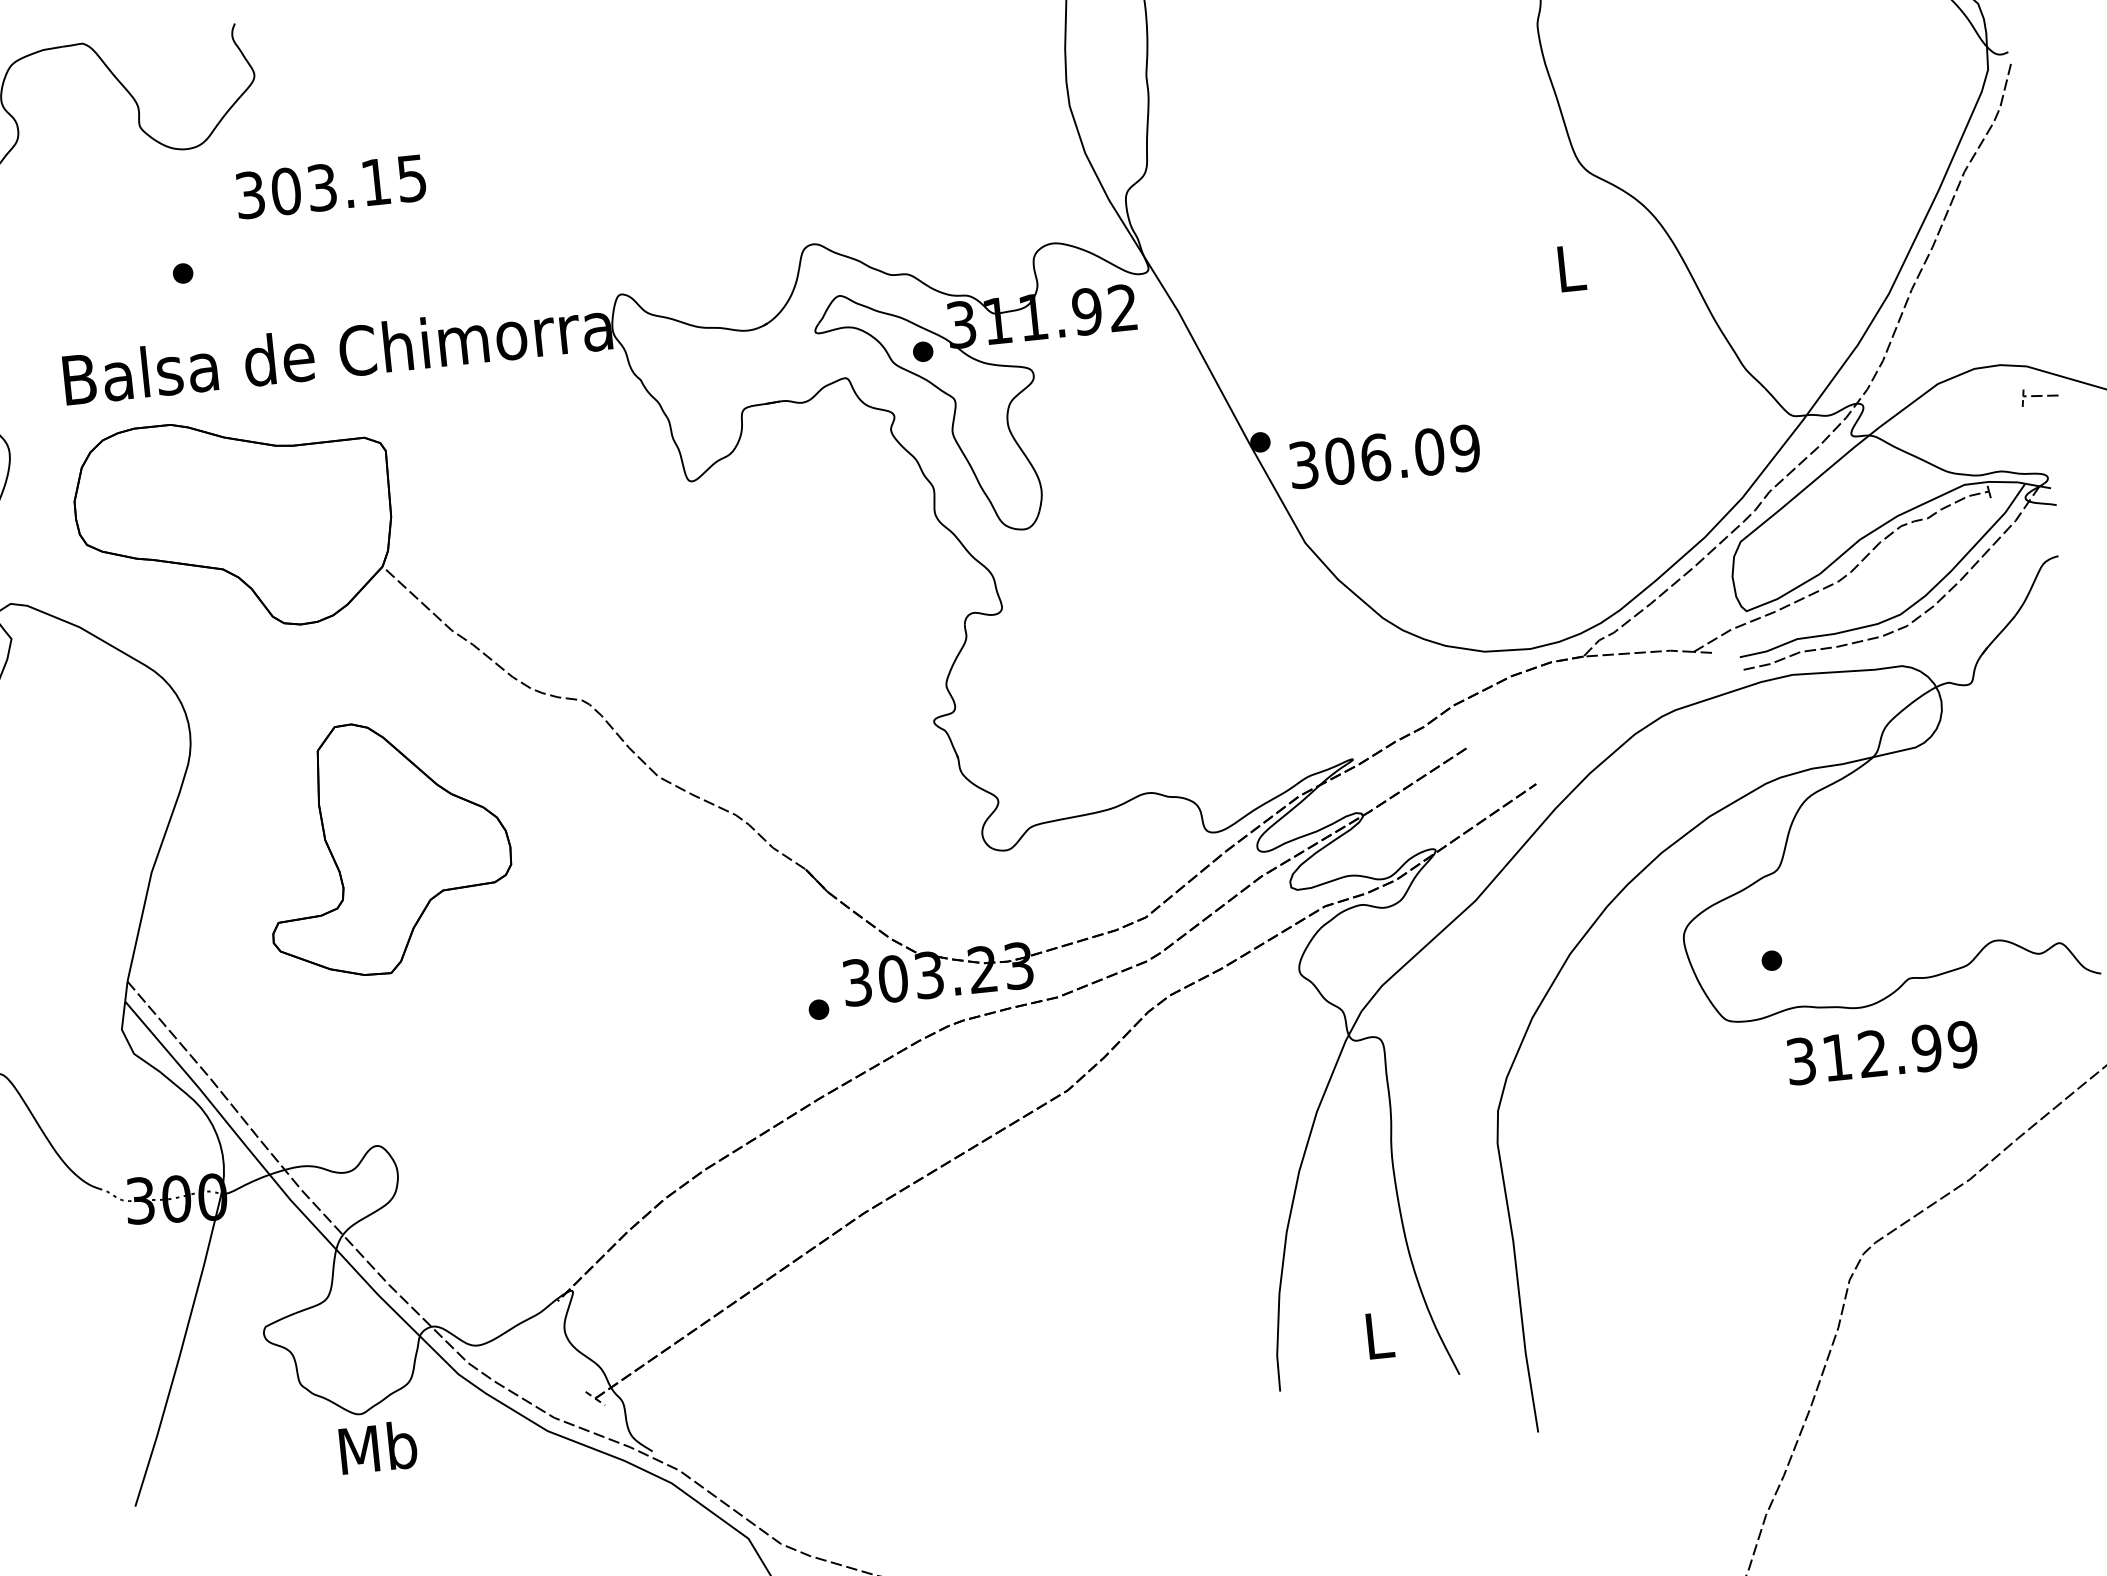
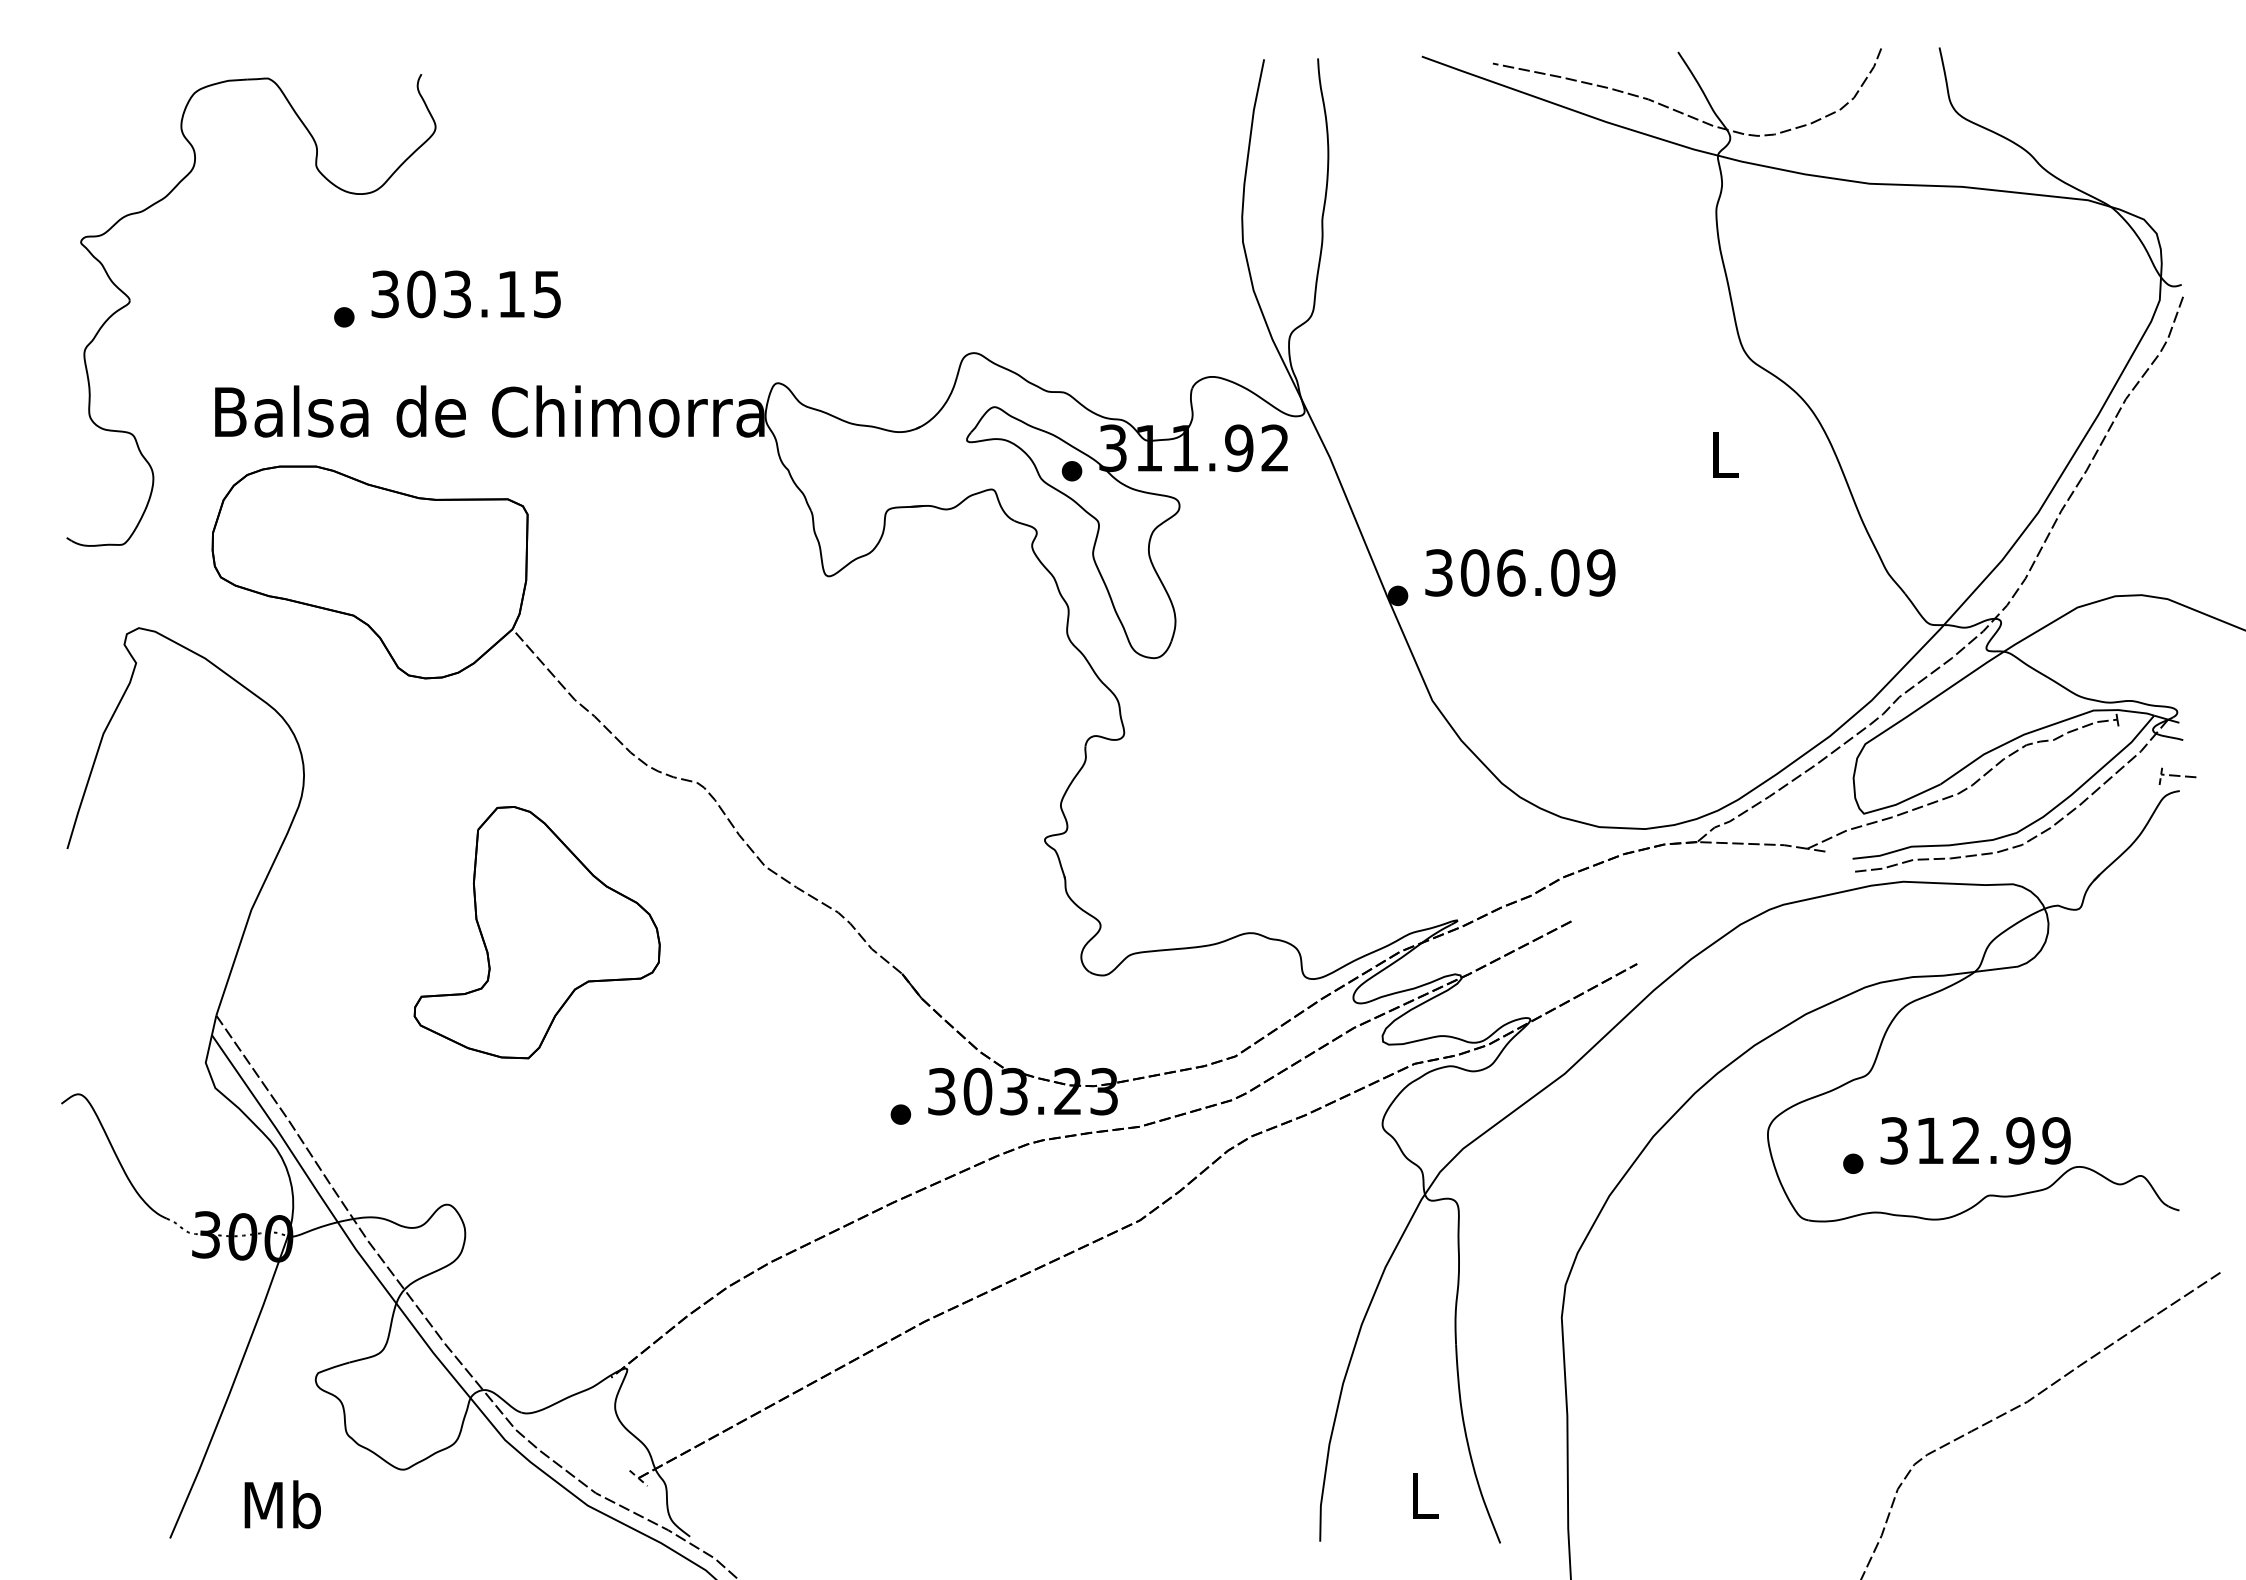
text: (330, 187) -> (465, 294), moved
part: (2039, 395) -> (2177, 775), moved
text: (1385, 456) -> (1520, 572), moved
part: (386, 847) -> (536, 932), moved
text: (1882, 1052) -> (1975, 1140), moved
text: (378, 1447) -> (282, 1504), moved

